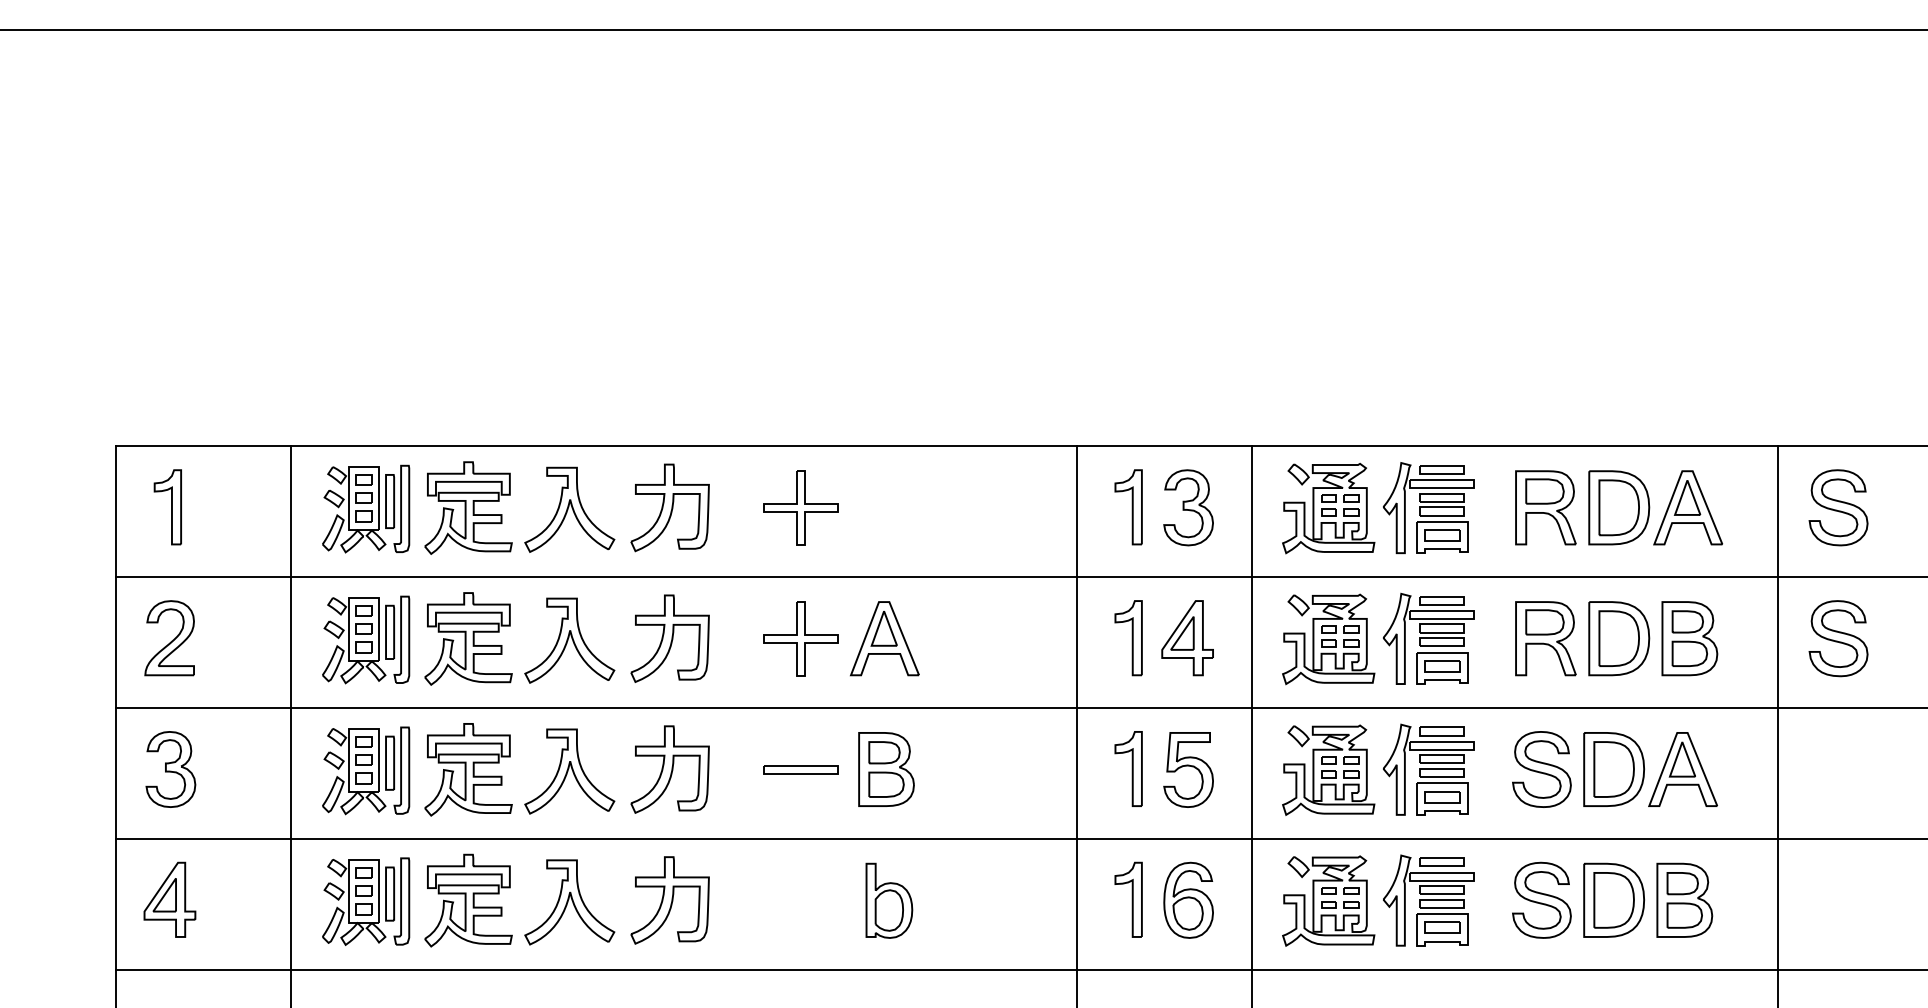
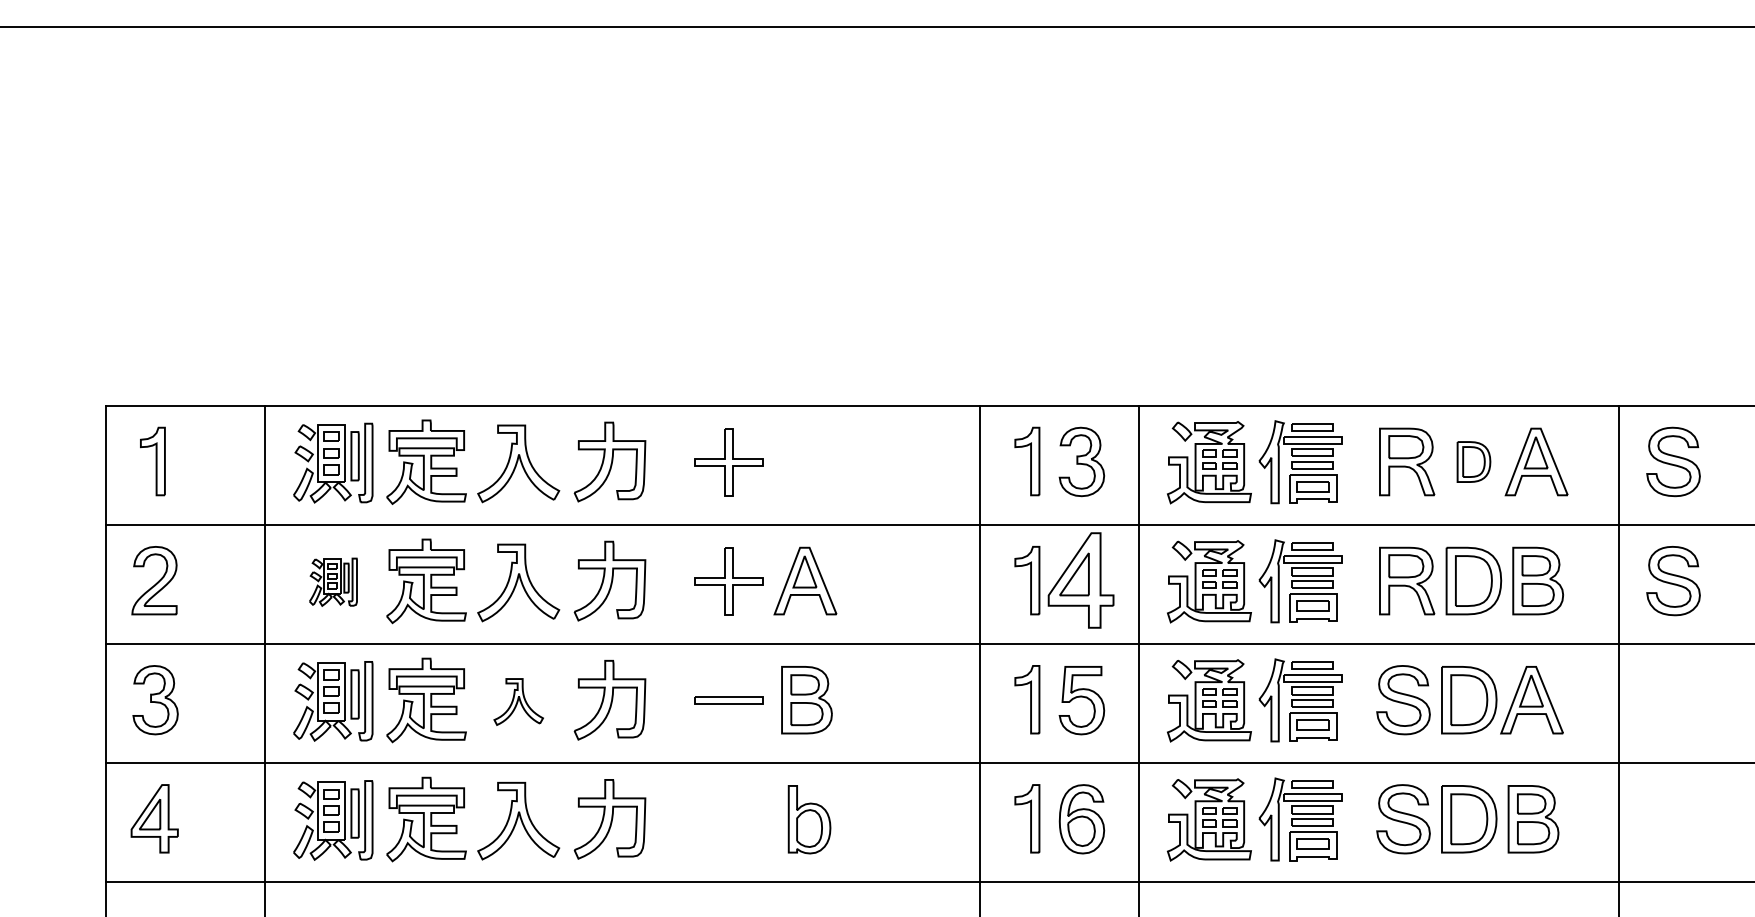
part: (1619, 507) -> (1474, 461), size x0.6
part: (1187, 638) -> (1080, 580), size x1.4
part: (366, 639) -> (333, 581), size x0.6
part: (569, 771) -> (518, 701), size x0.6

